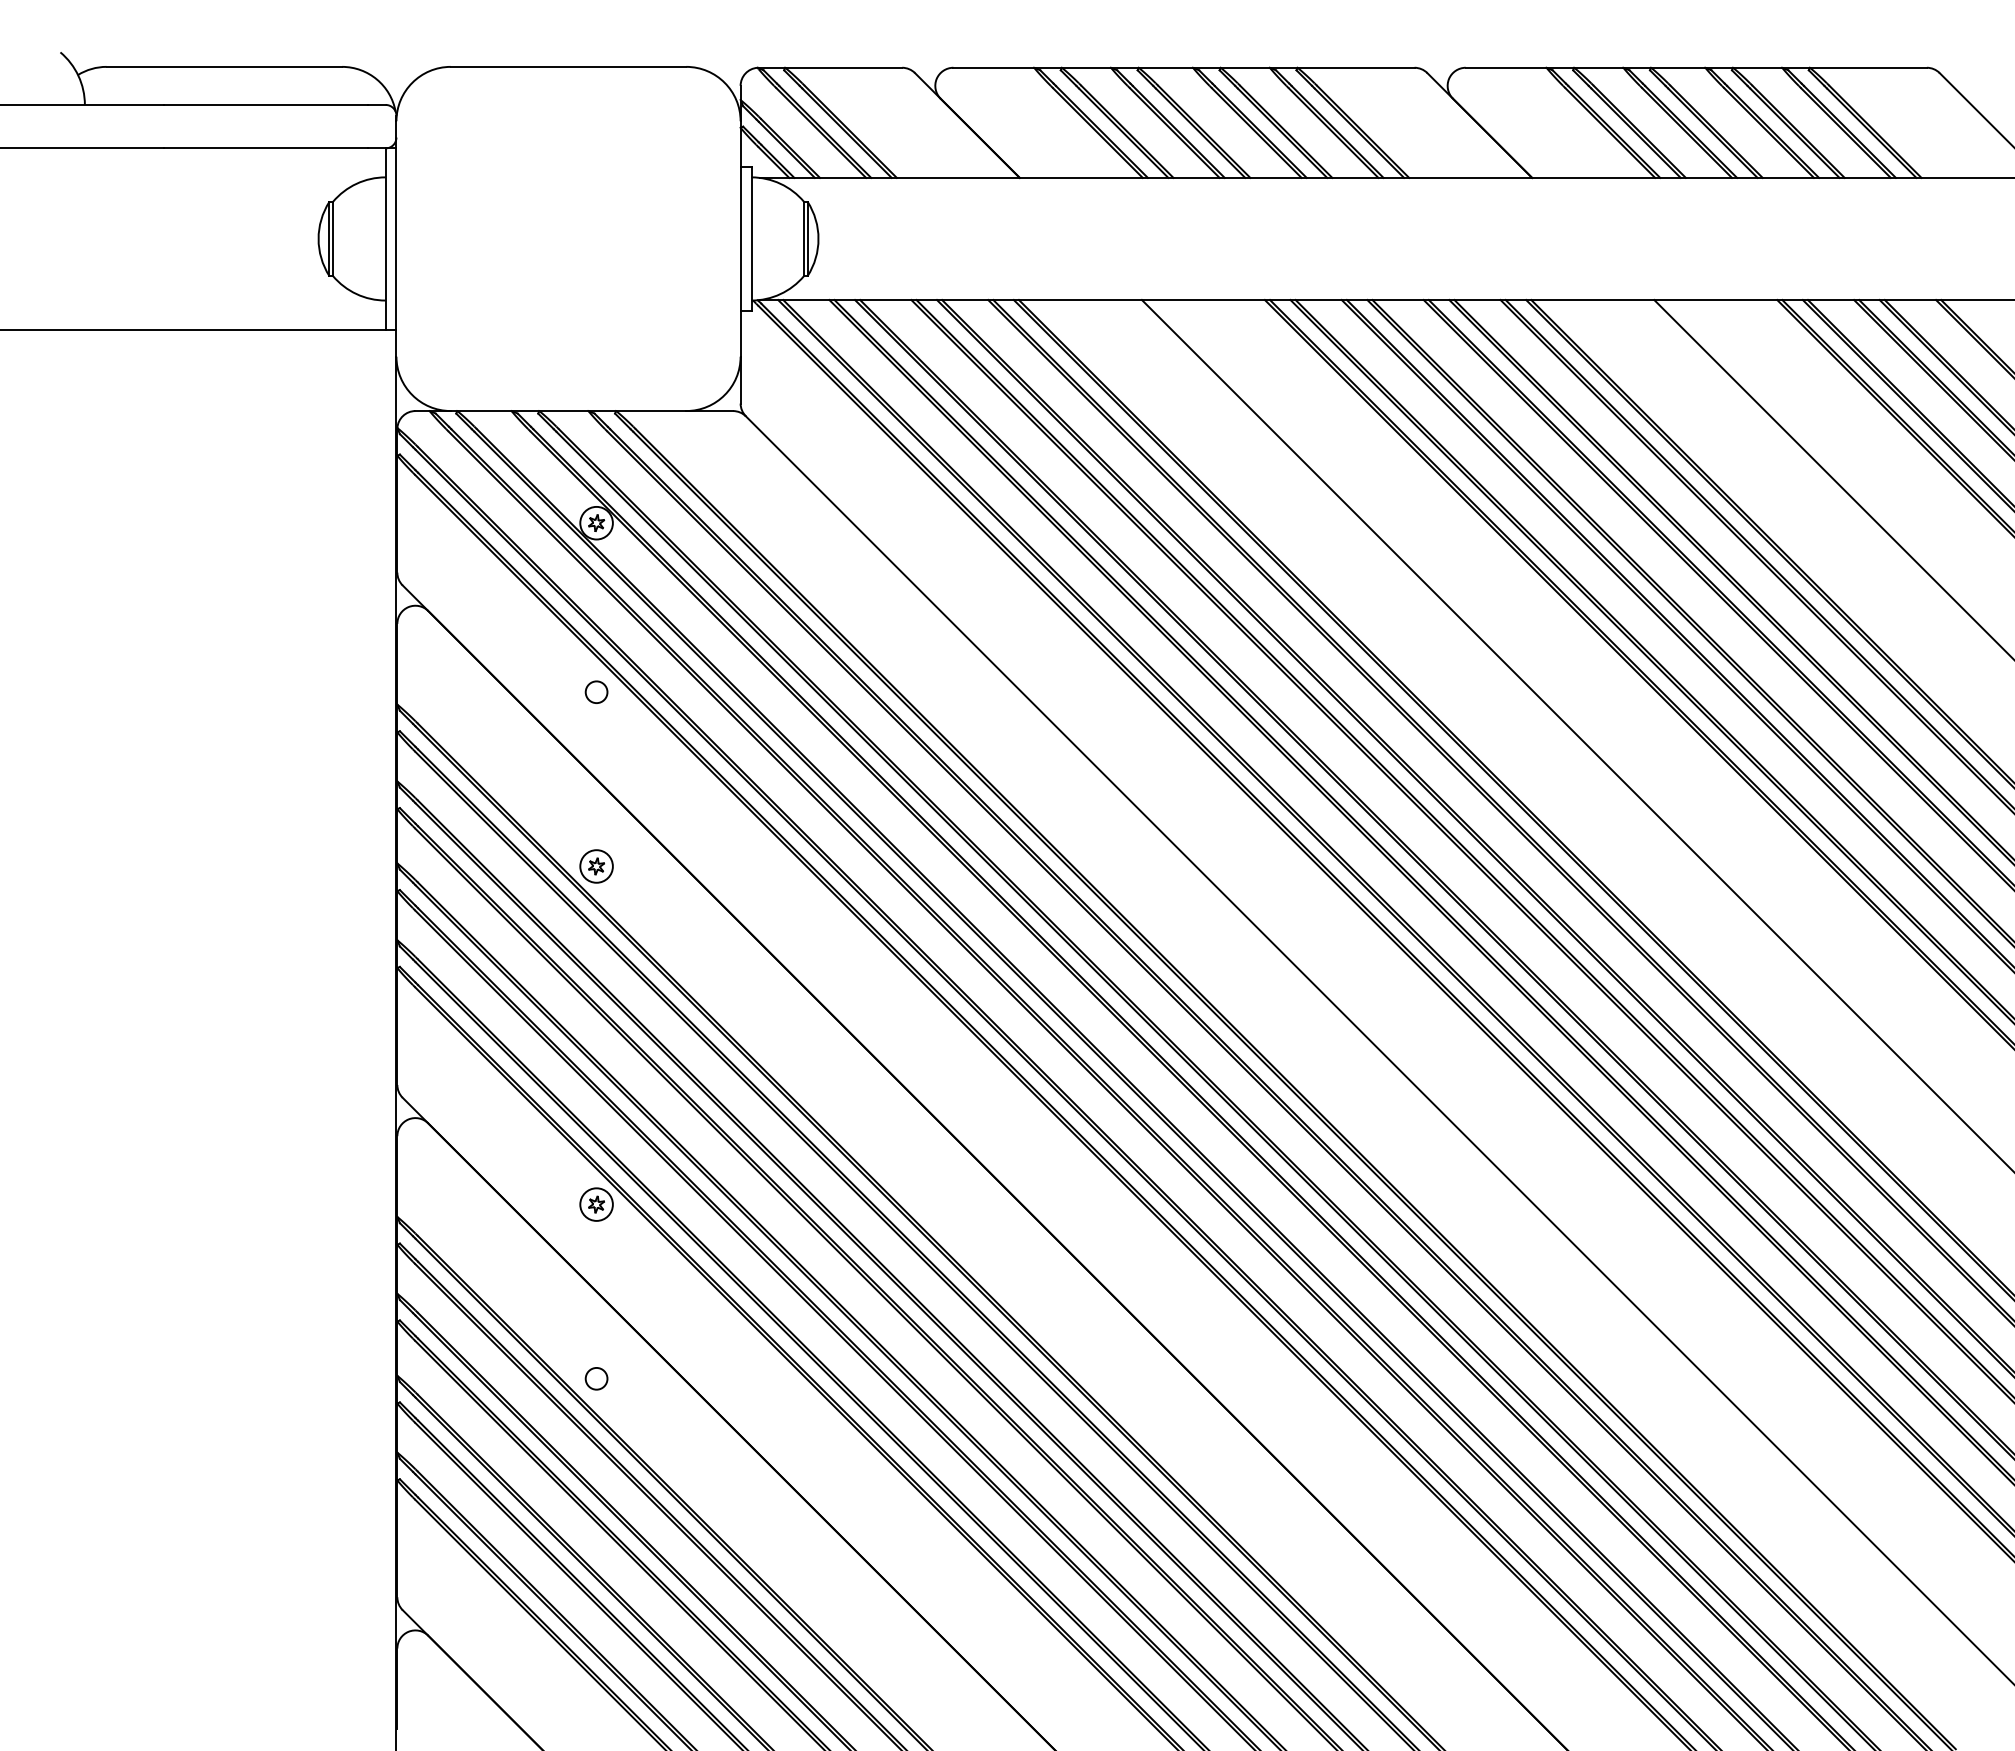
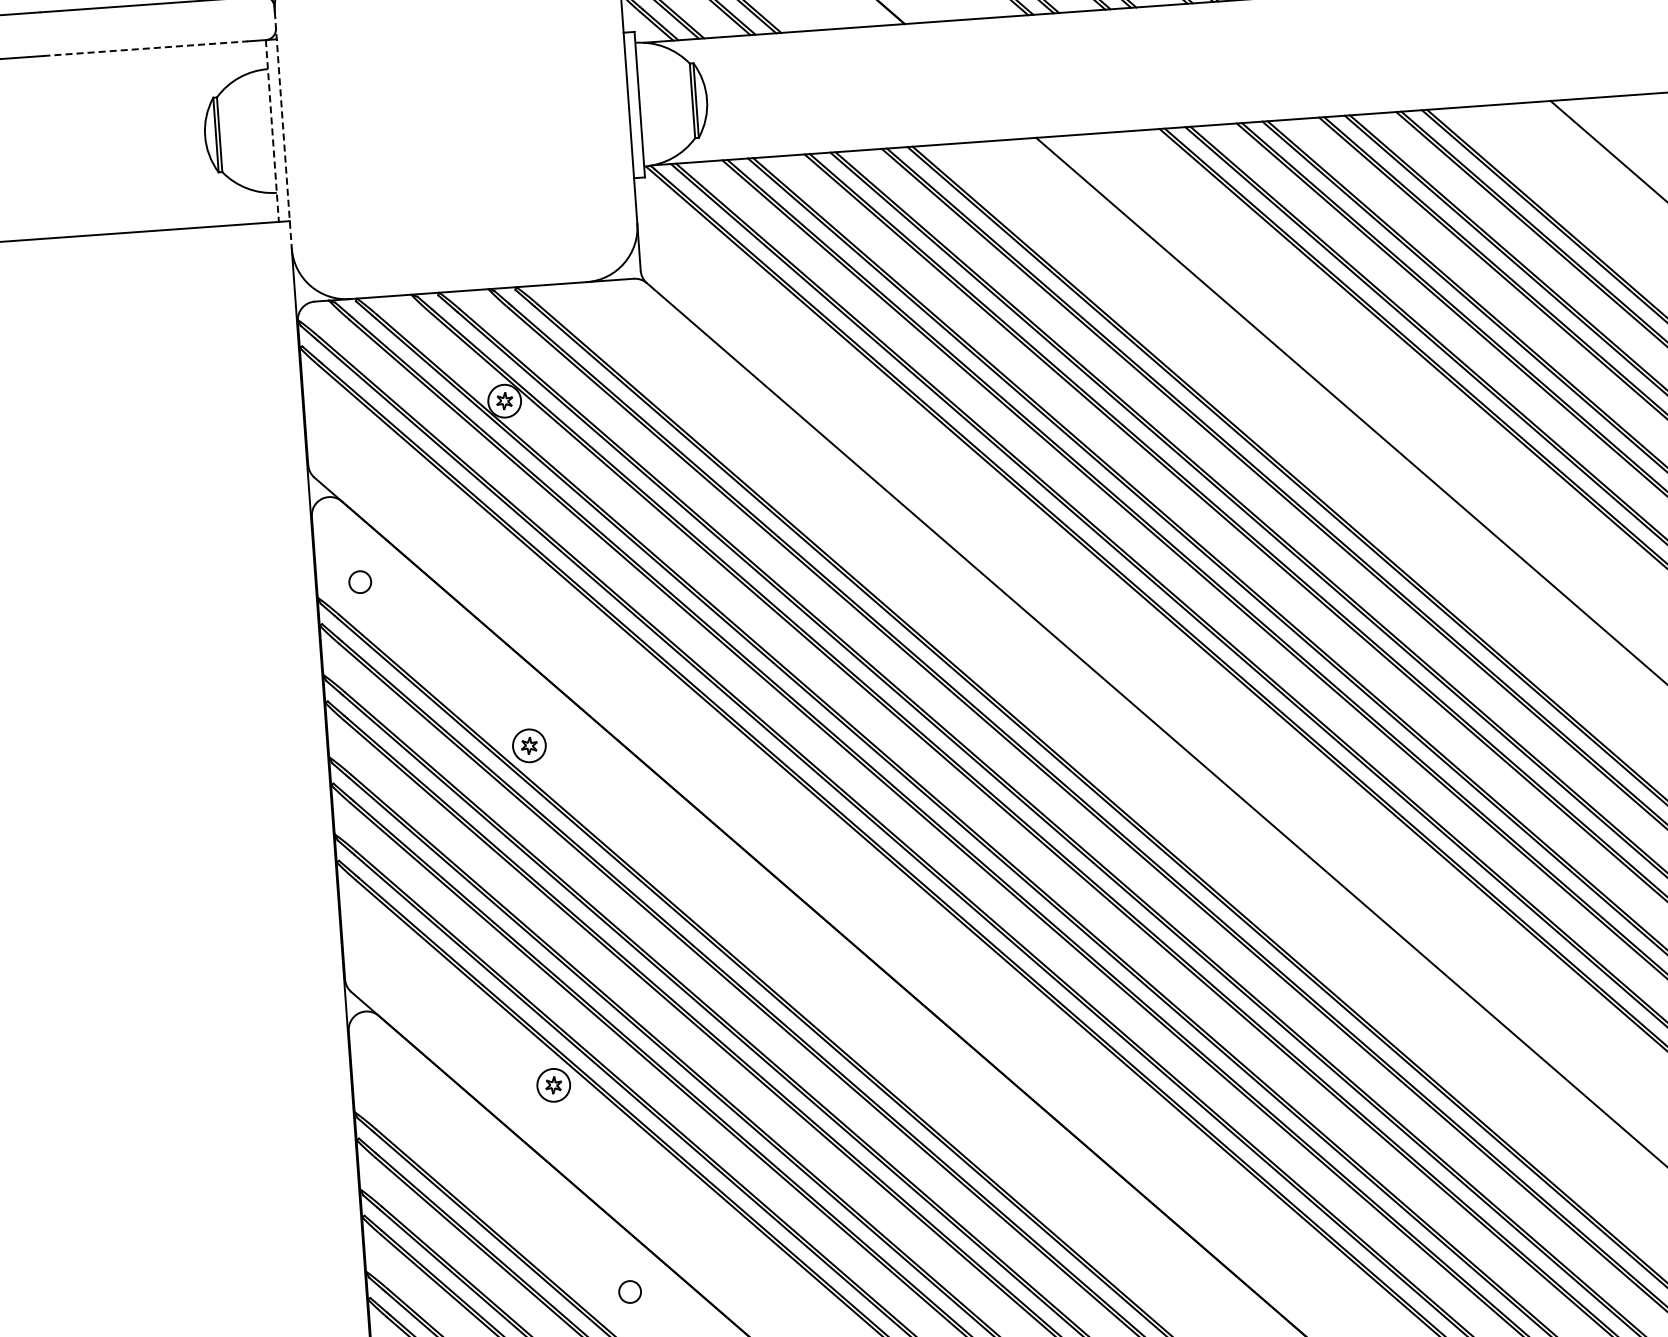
line: (265, 148) -> (145, 48), solid -> dashed
line: (385, 238) -> (272, 130), solid -> dashed
line: (396, 238) -> (283, 129), solid -> dashed
circle: (596, 691) -> (360, 581), moved
circle: (596, 1378) -> (629, 1291), moved

